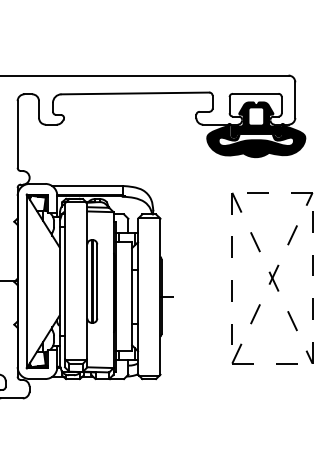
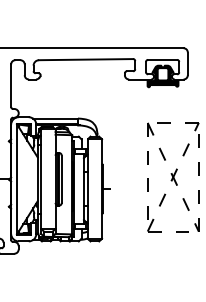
fill: (255, 140) -> (162, 89), removed

